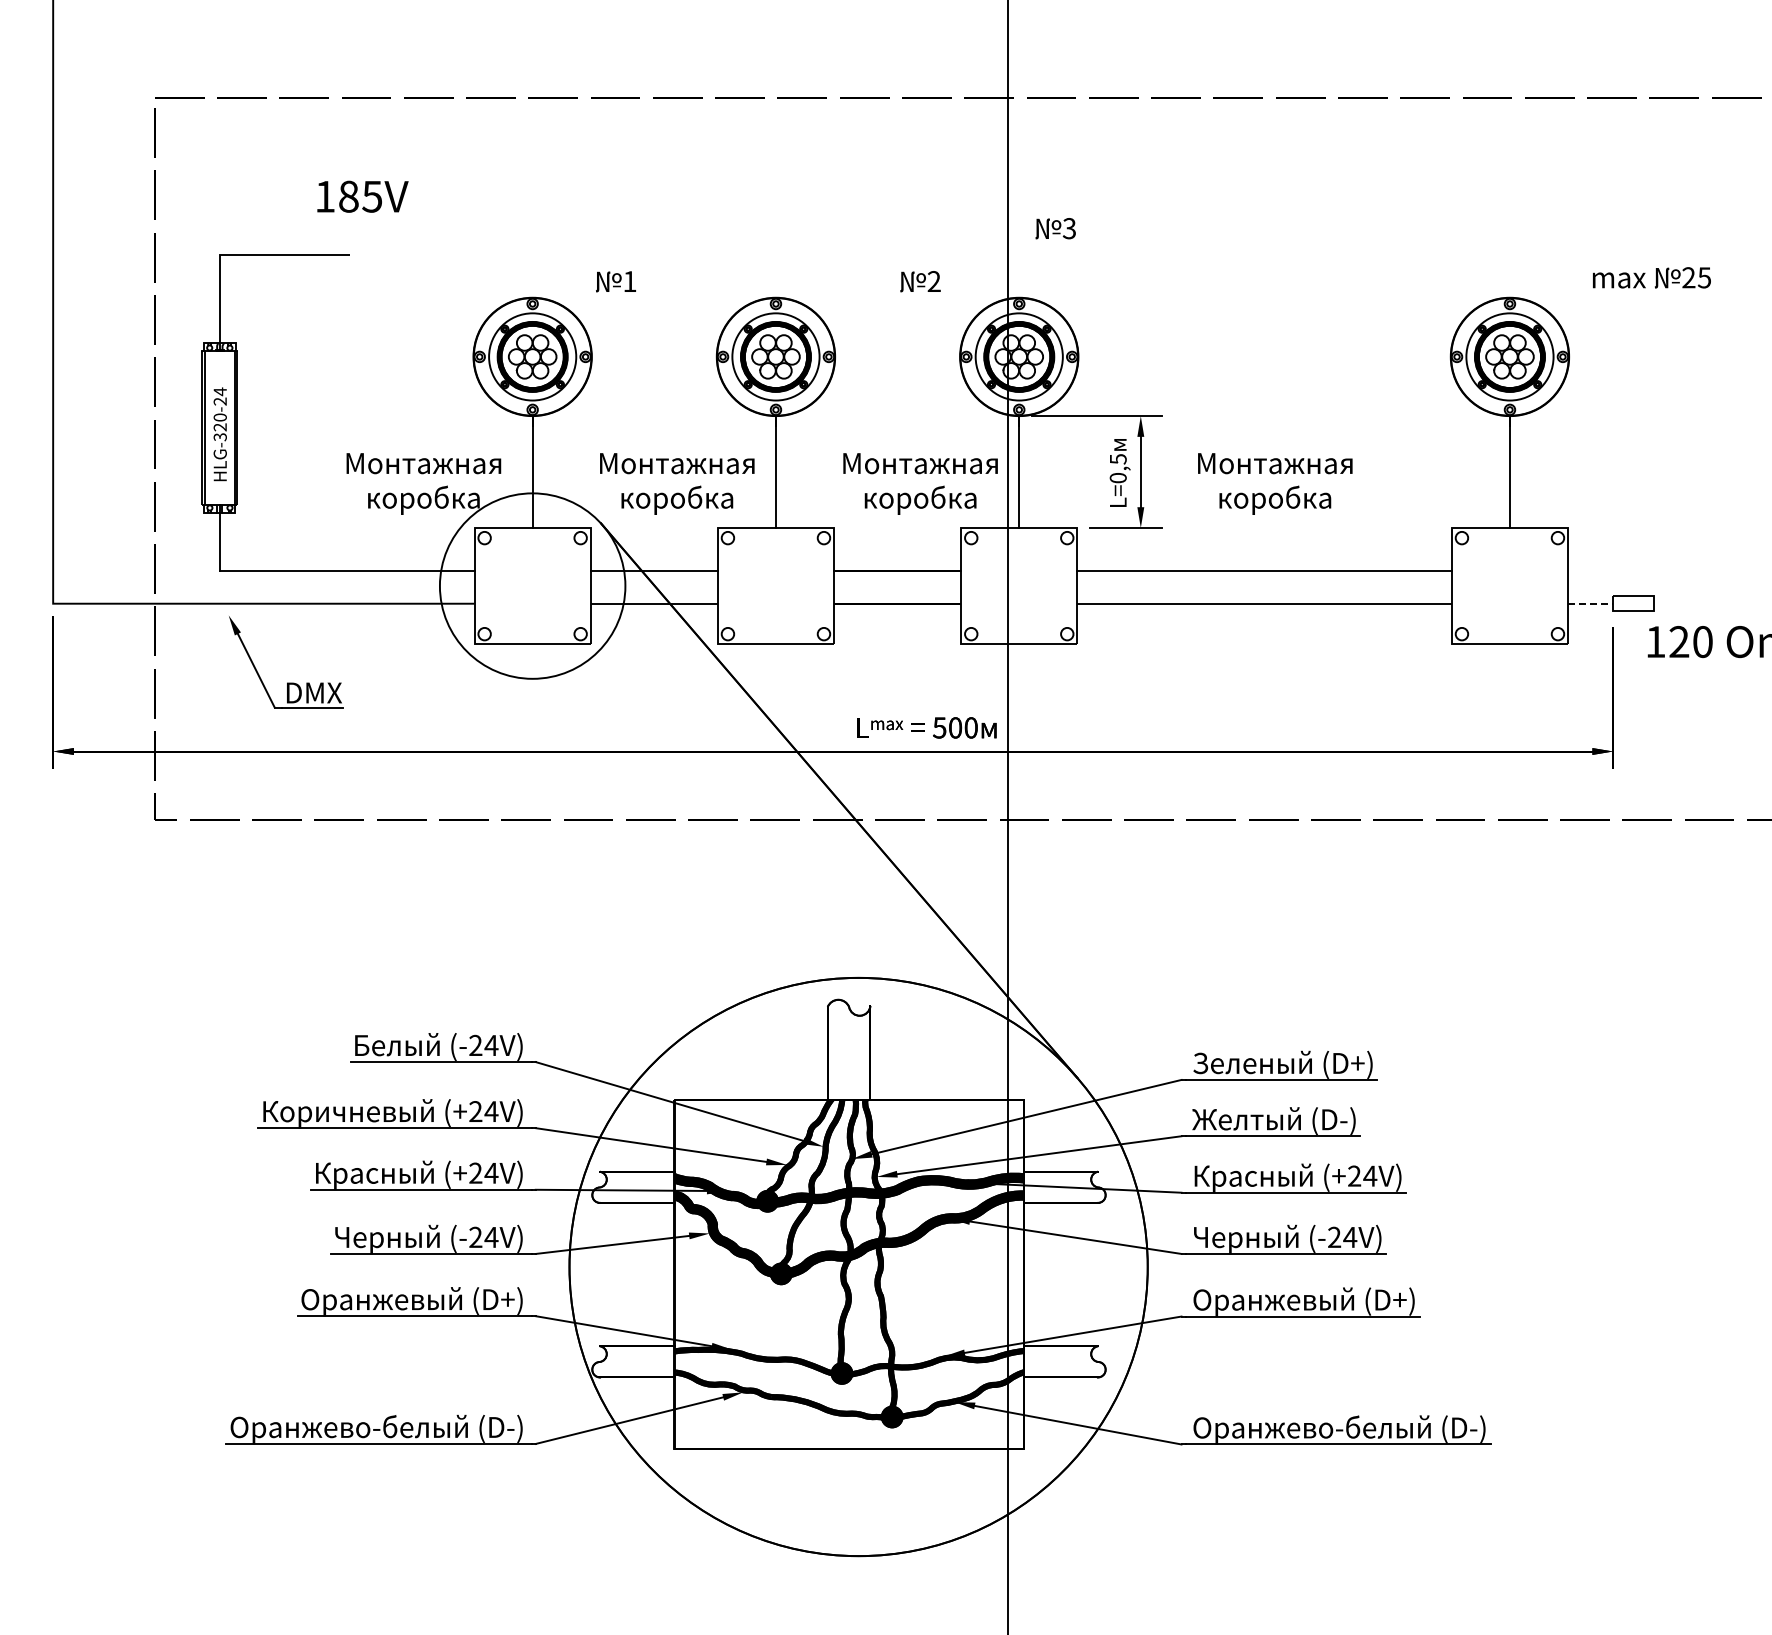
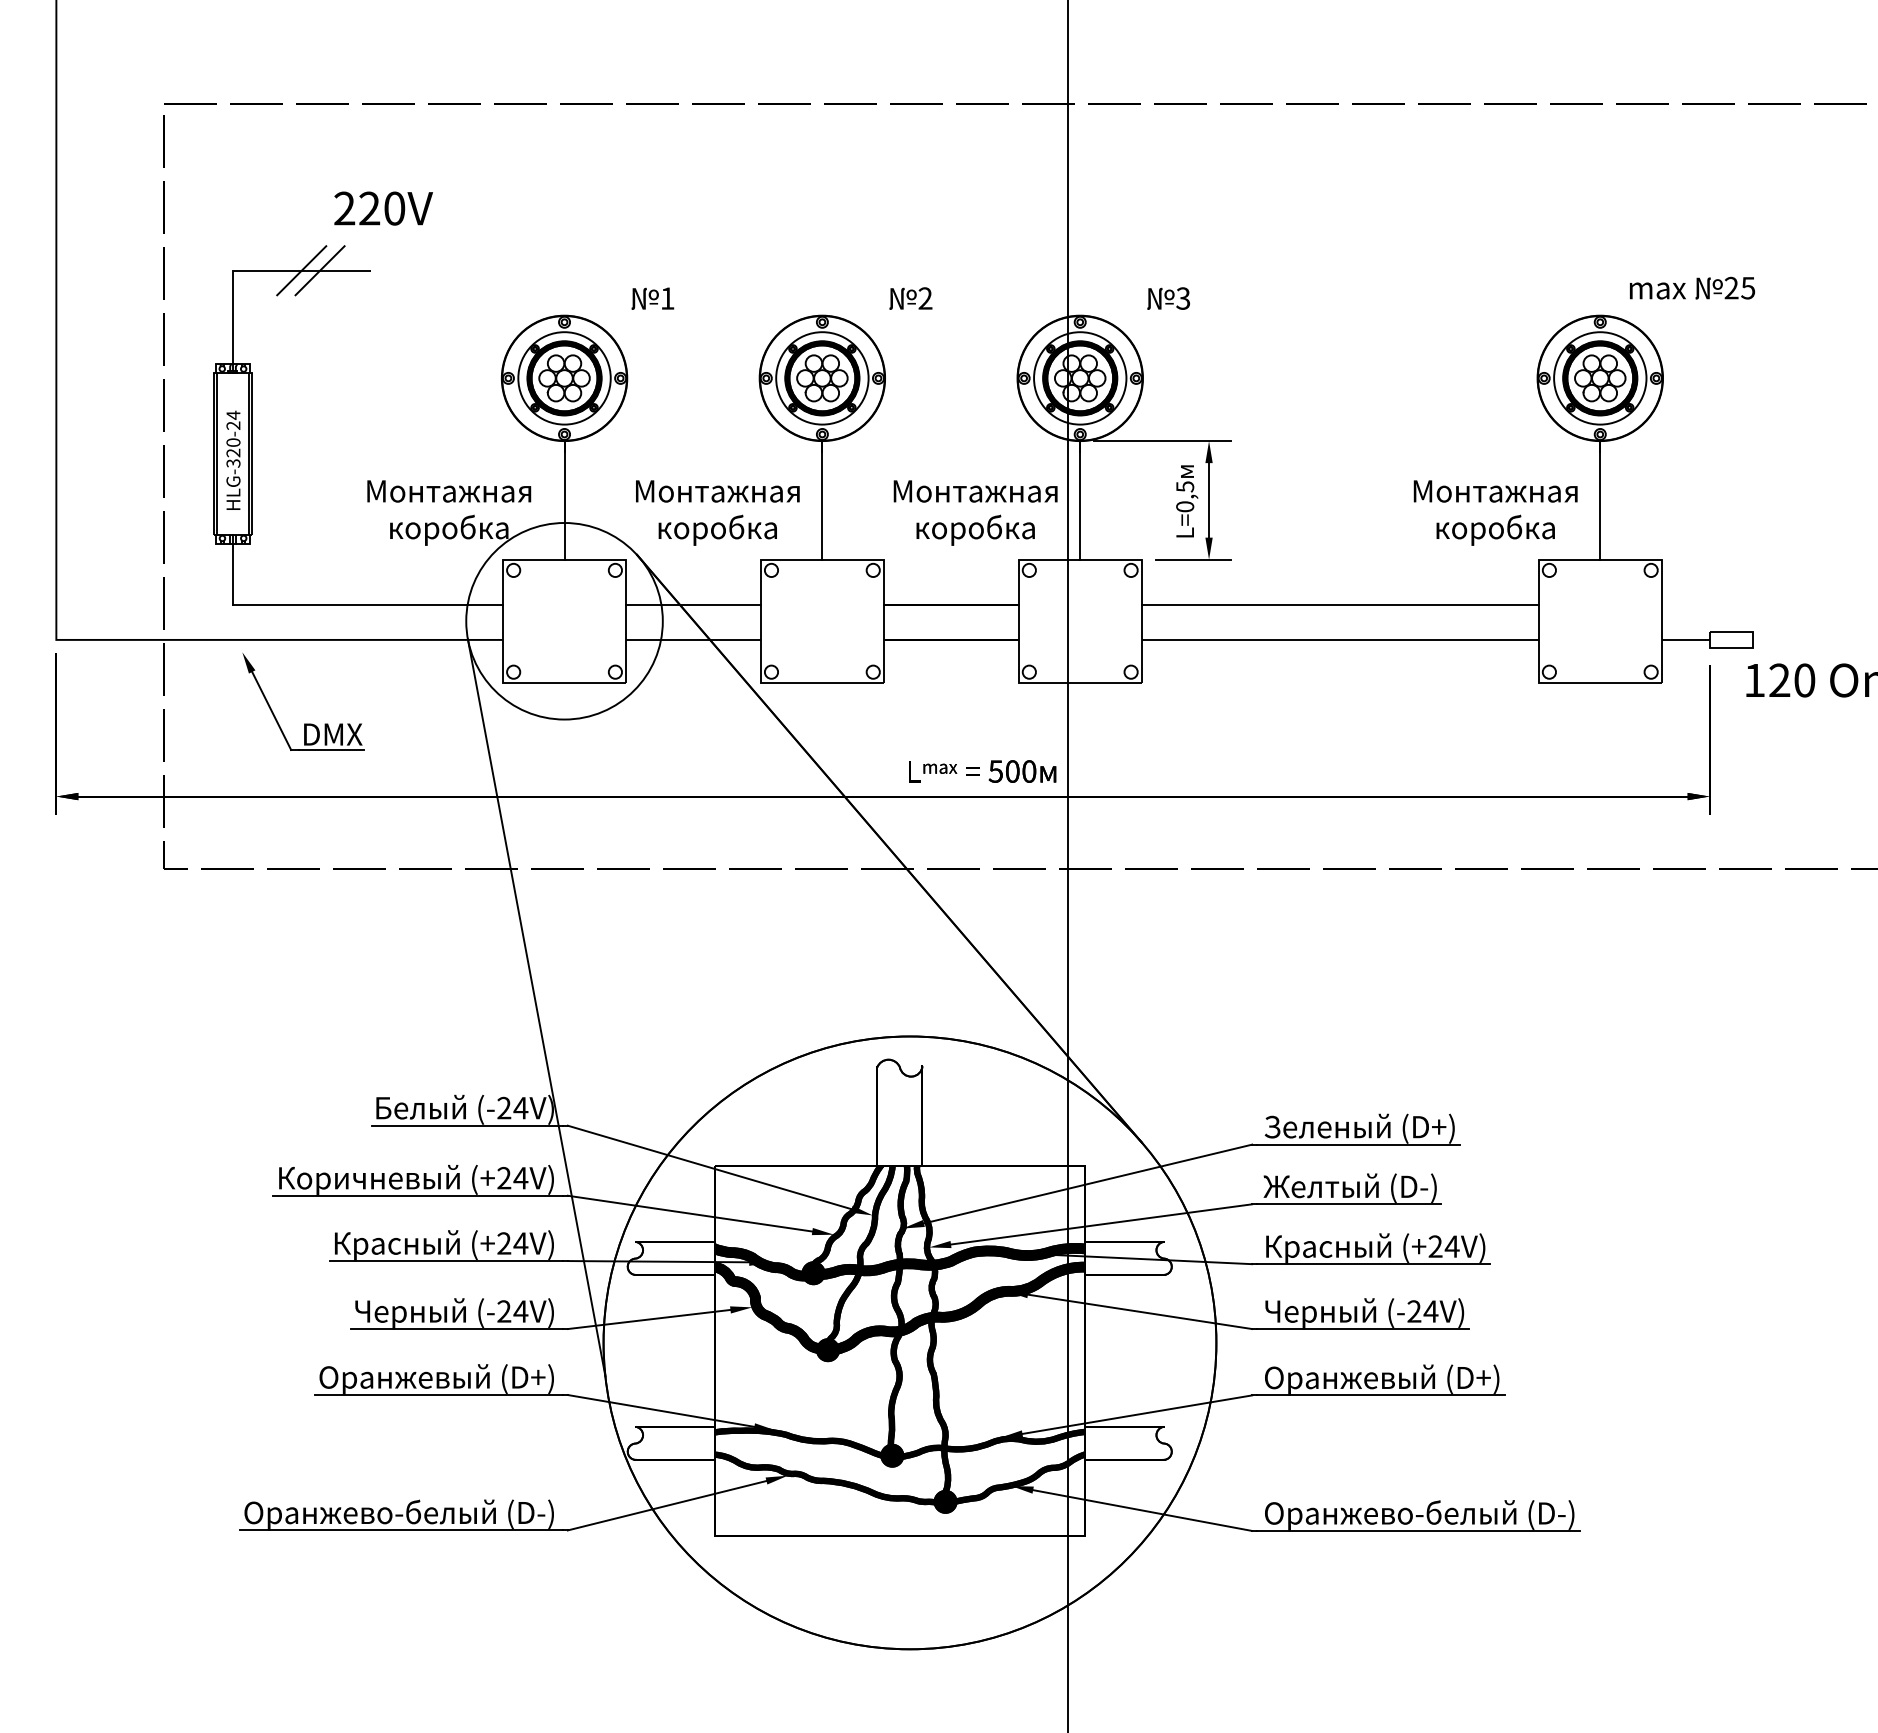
text: (348, 196) -> (369, 208), 185V -> 220V
text: (1055, 228) -> (1168, 298), moved
line: (284, 255) -> (301, 270), added
line: (301, 255) -> (319, 270), added
text: (1651, 277) -> (1691, 287), moved
text: (920, 281) -> (910, 298), moved
text: (1275, 483) -> (1495, 512), moved
line: (1590, 603) -> (1685, 639), dashed -> solid
line: (506, 950) -> (536, 1007), added

